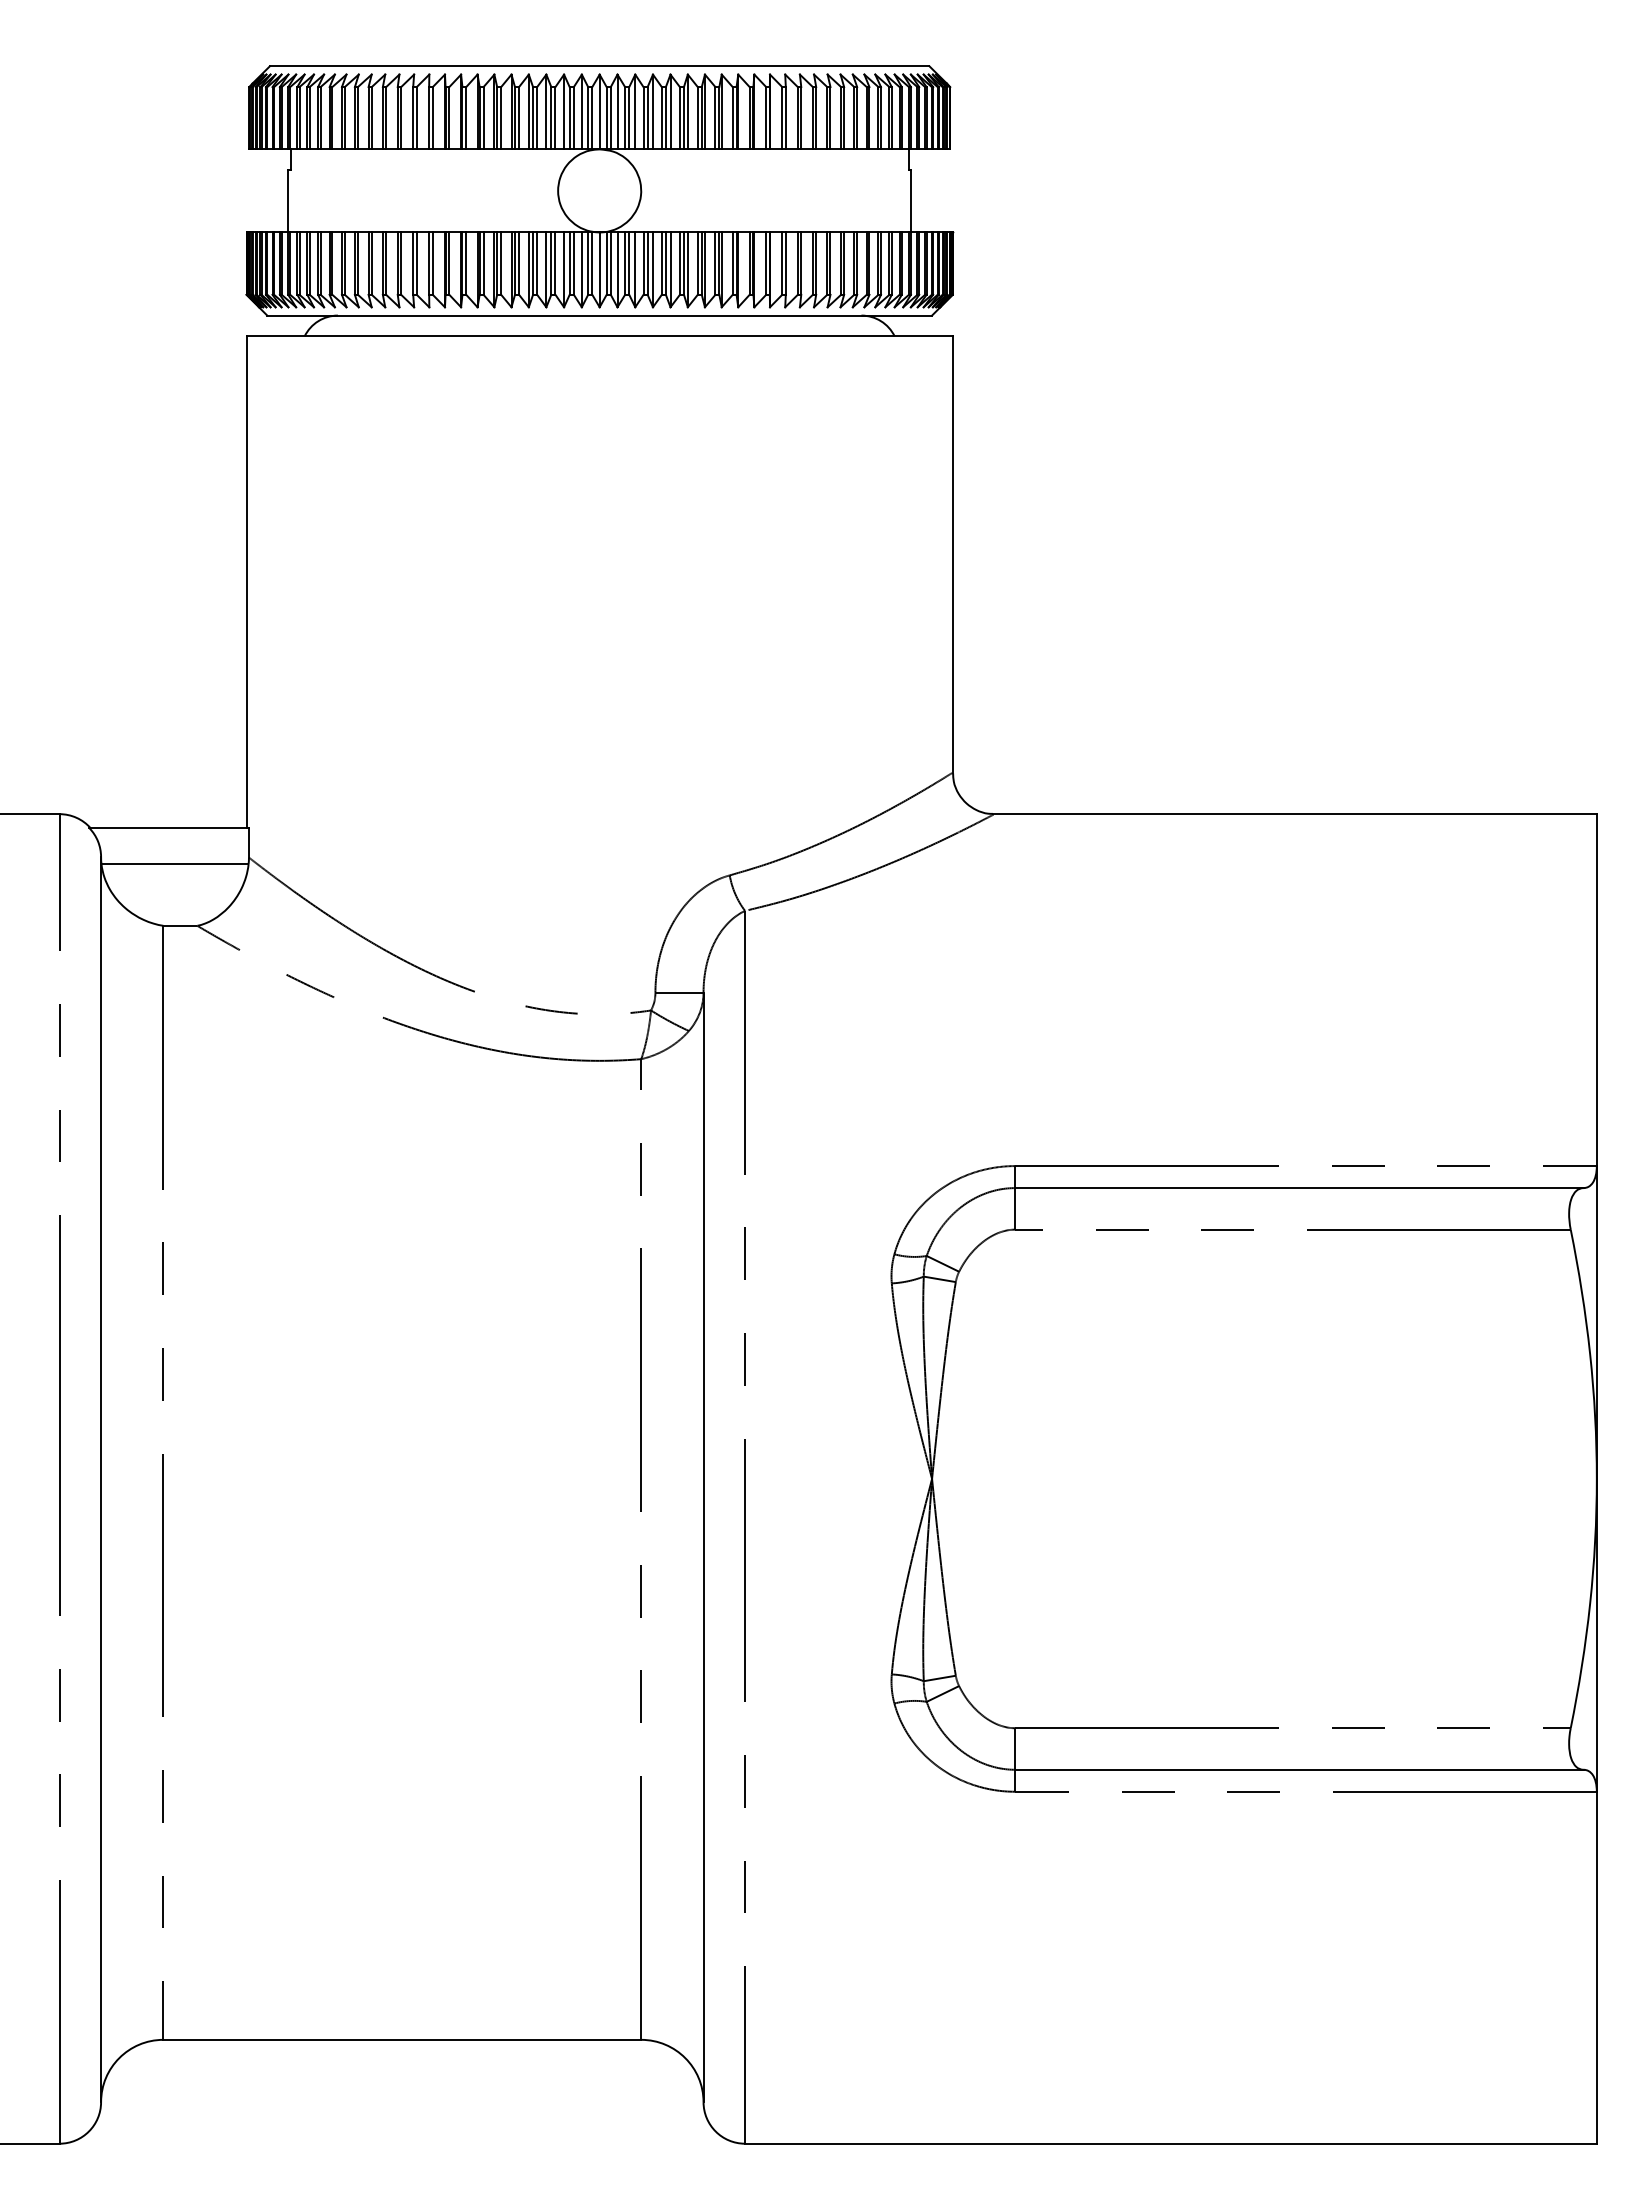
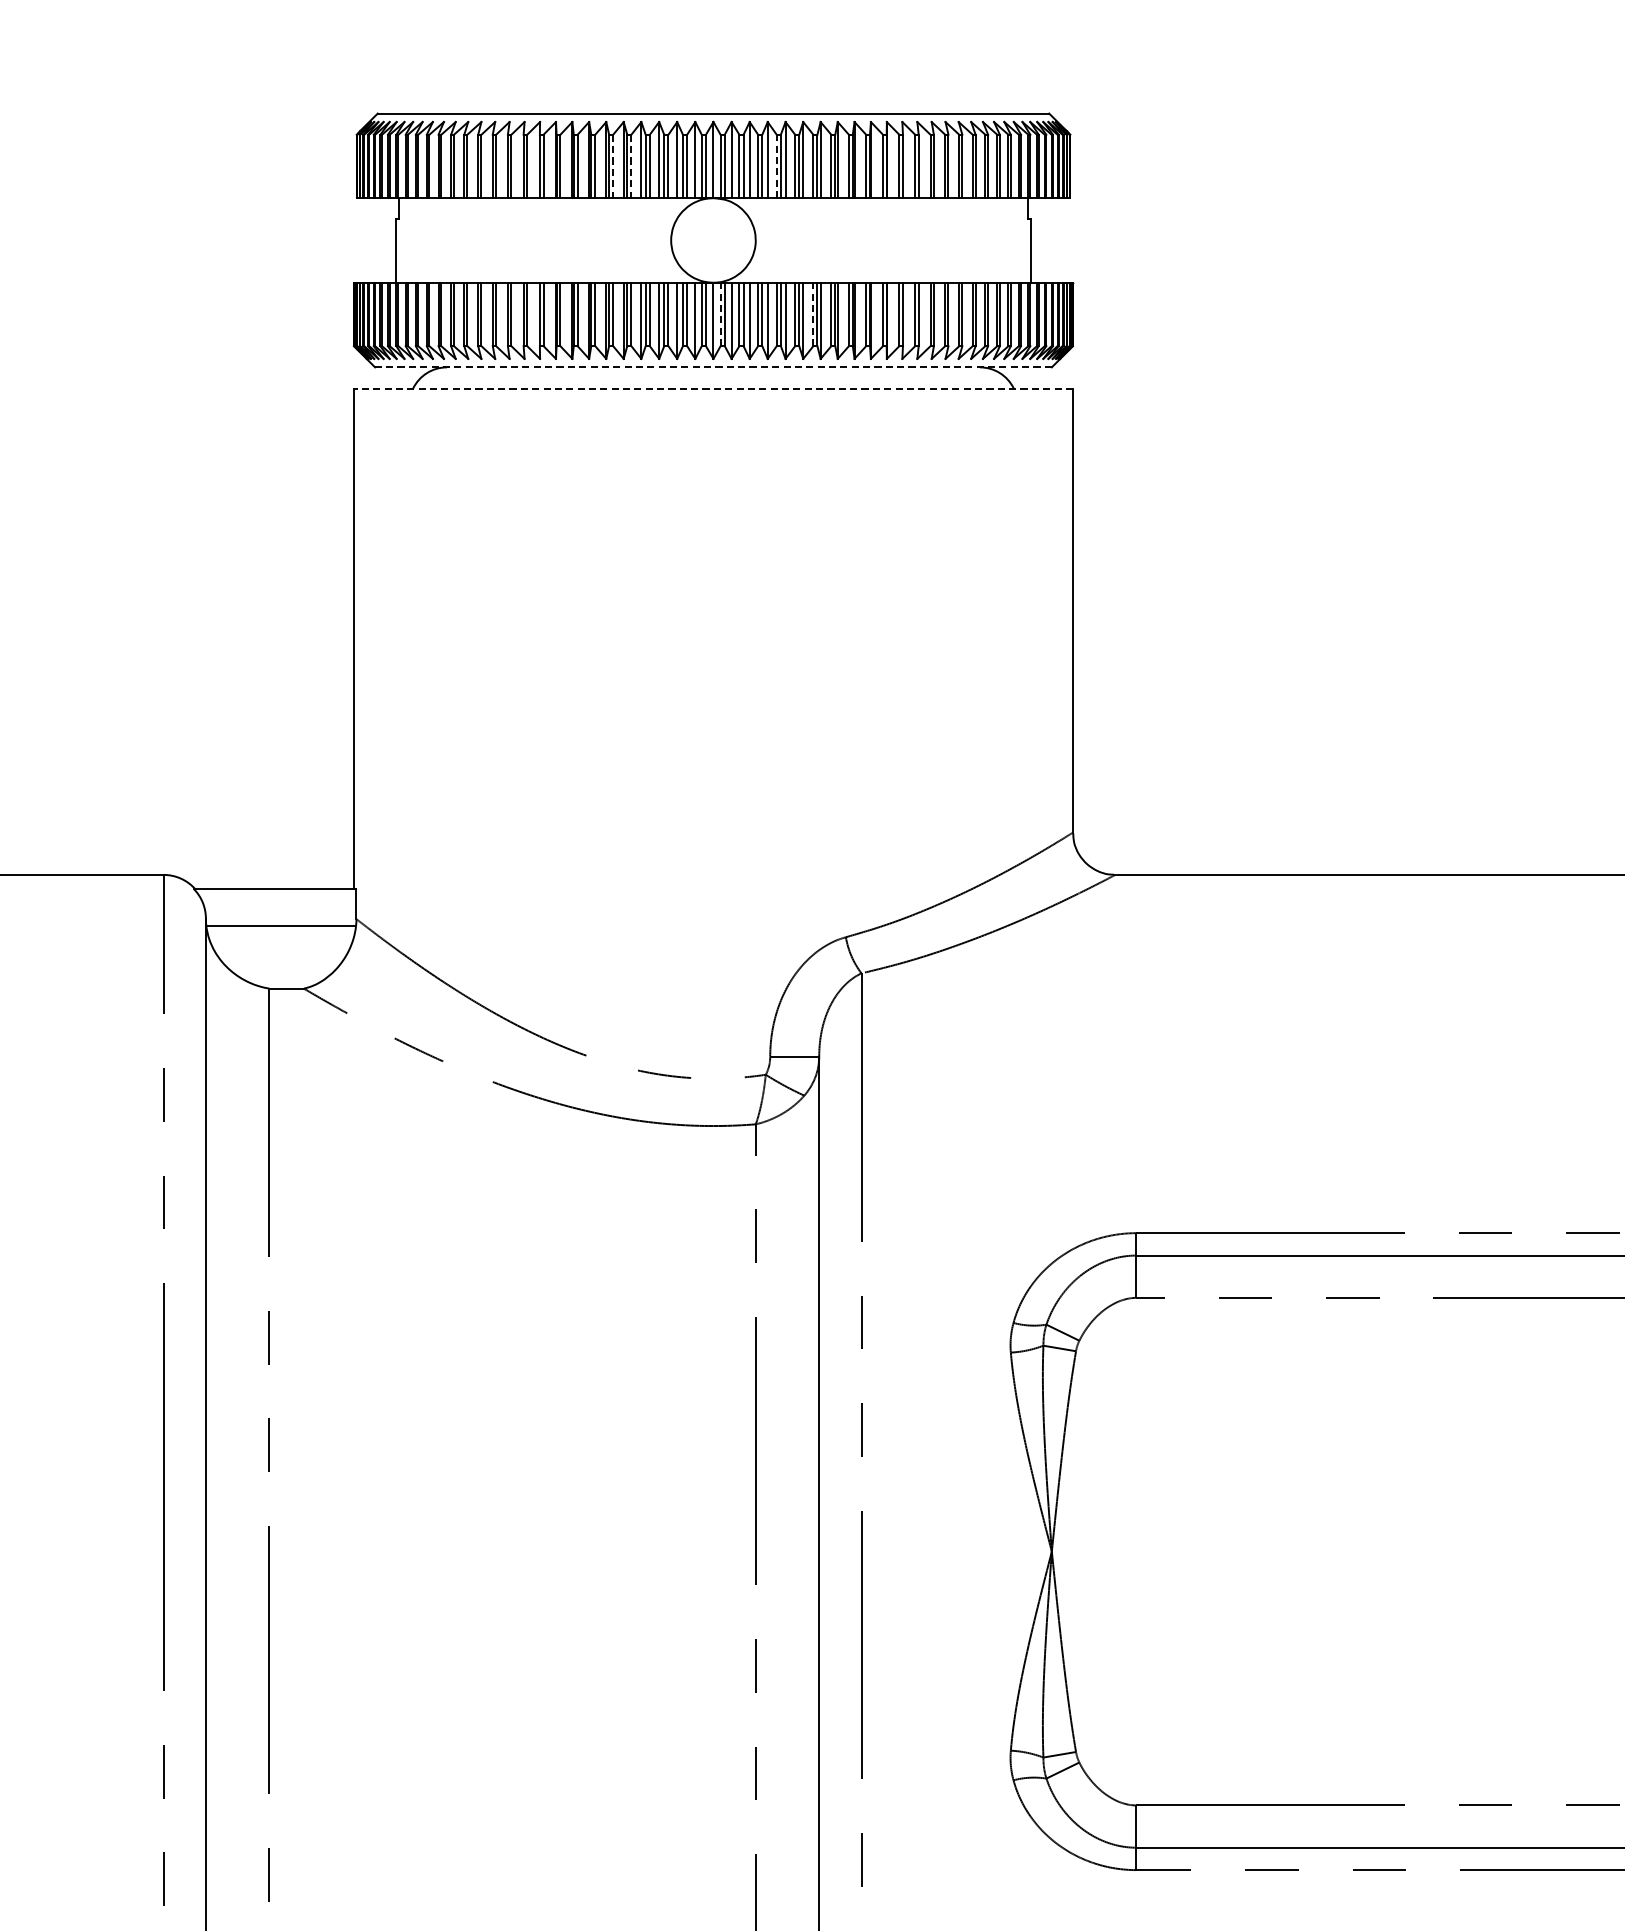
line: (661, 117) -> (776, 165), solid -> dashed
line: (501, 118) -> (613, 166), solid -> dashed
line: (519, 118) -> (631, 166), solid -> dashed
line: (606, 263) -> (720, 314), solid -> dashed
line: (697, 263) -> (813, 314), solid -> dashed
line: (599, 315) -> (713, 367), solid -> dashed
line: (599, 336) -> (713, 388), solid -> dashed

